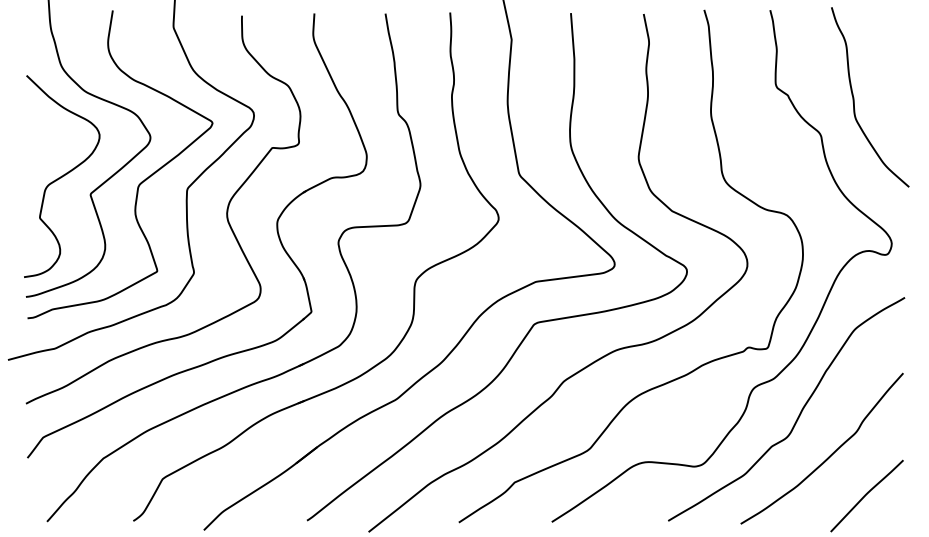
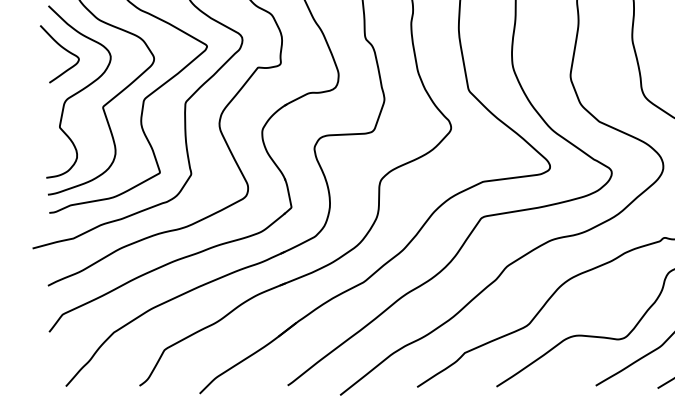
curve: (44, 126) -> (63, 49), added

